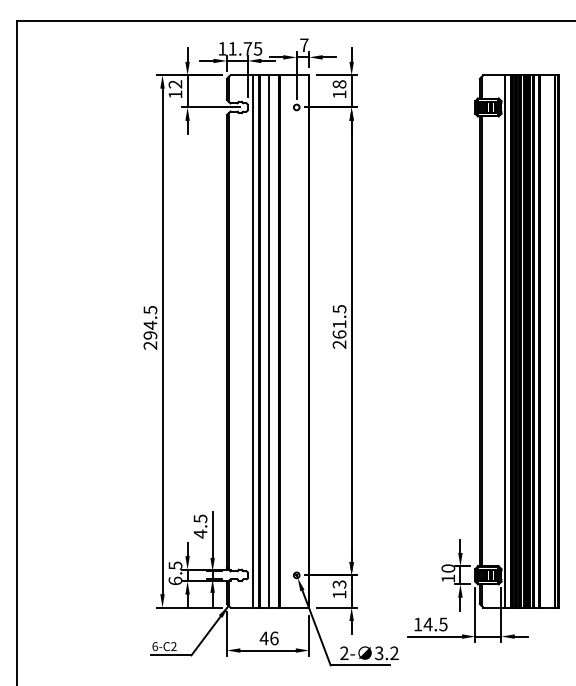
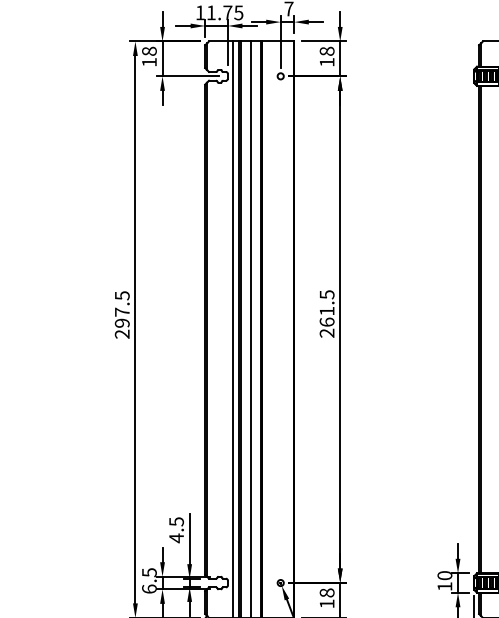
text: (175, 84) -> (149, 51), 12 -> 18
text: (150, 324) -> (122, 311), 294.5 -> 297.5
text: (339, 584) -> (327, 592), 13 -> 18

